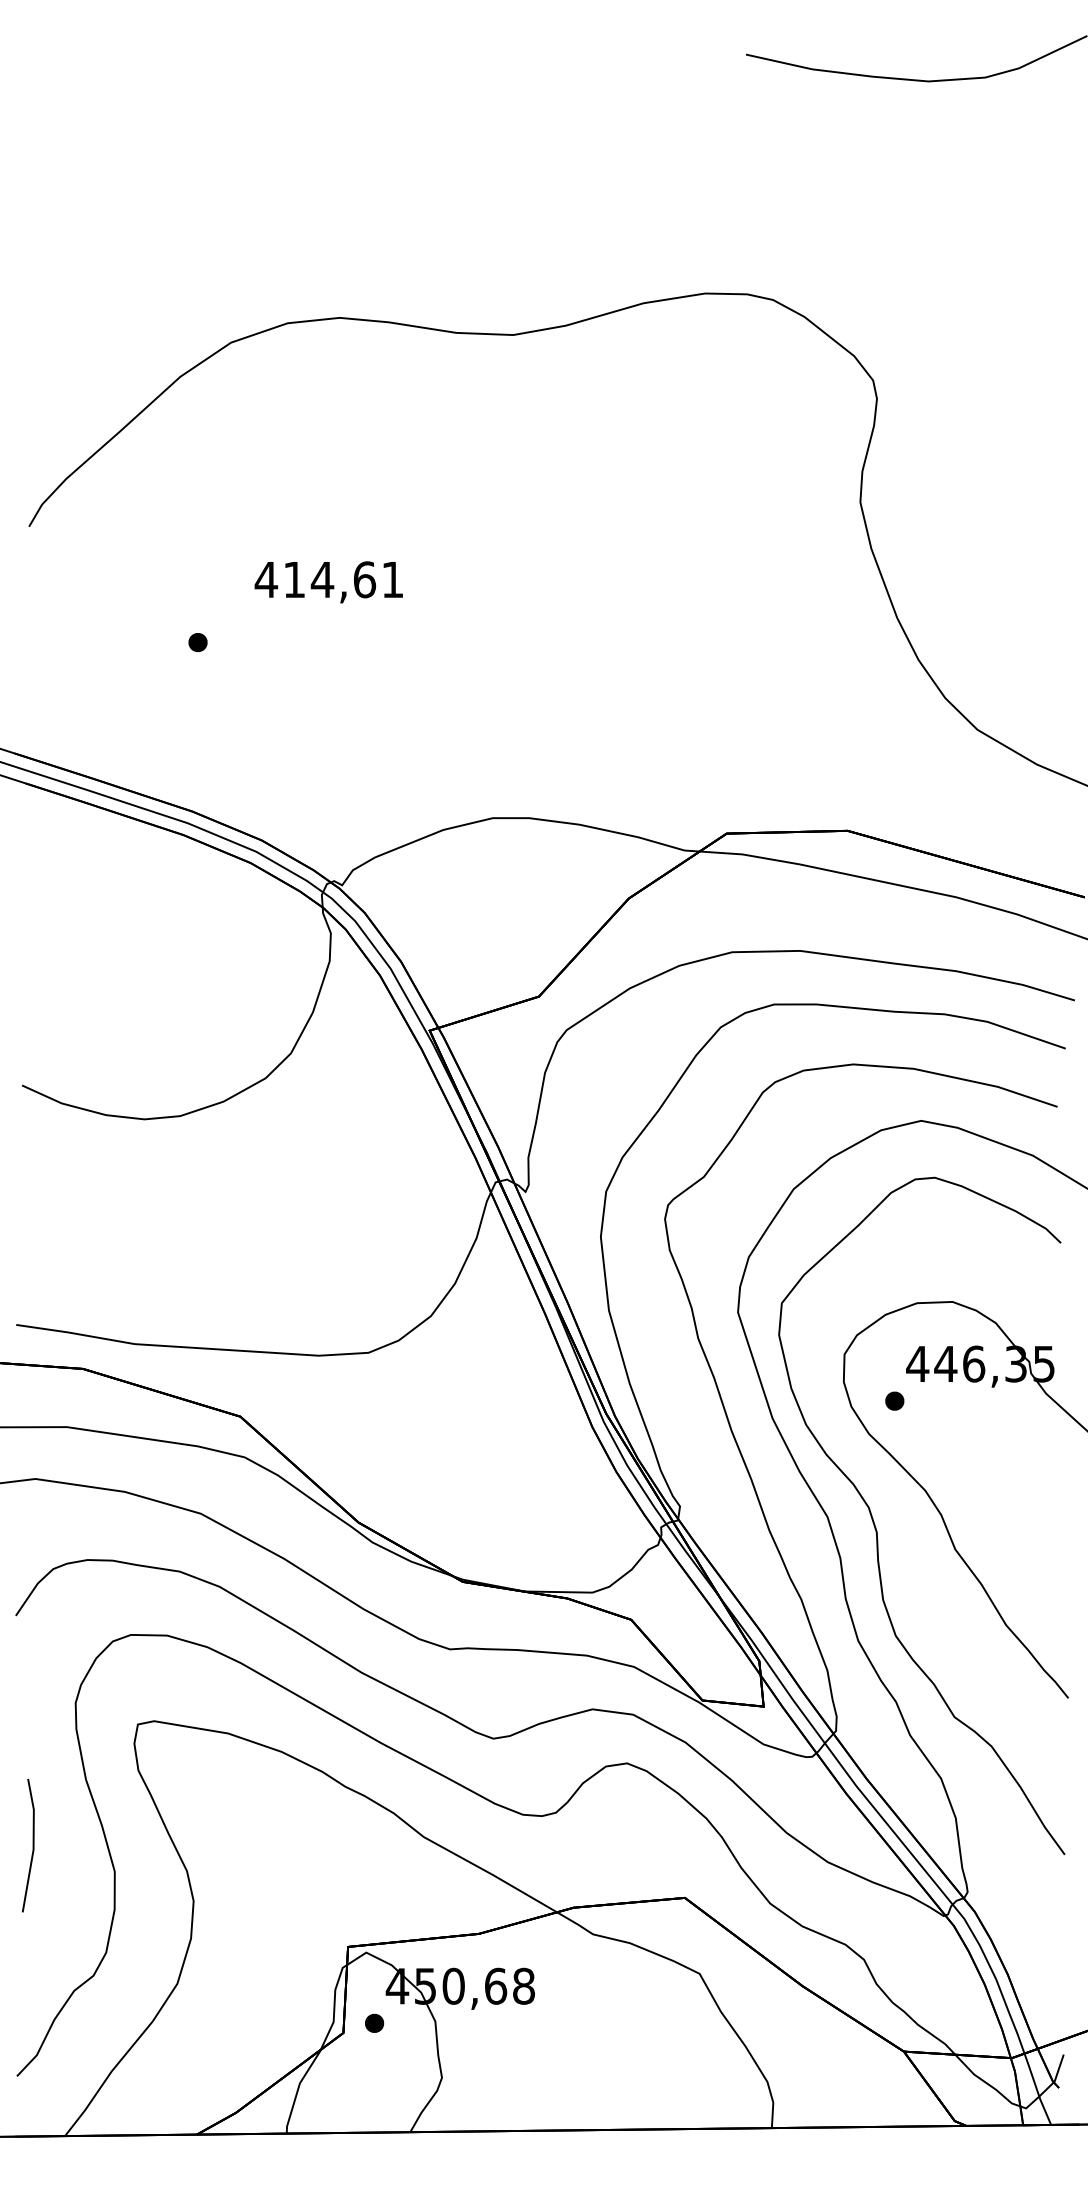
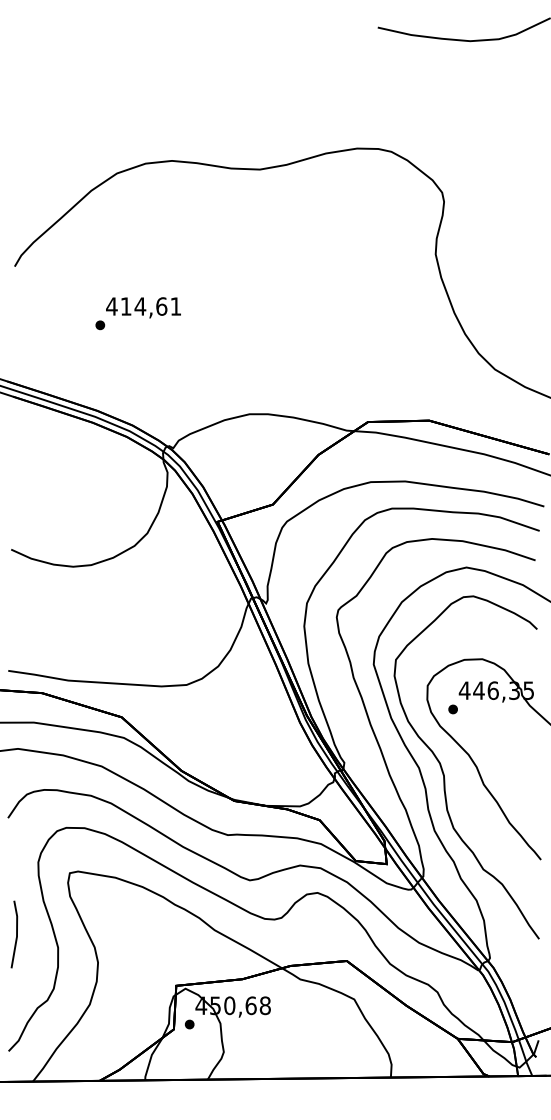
text: (328, 581) -> (143, 307), moved

